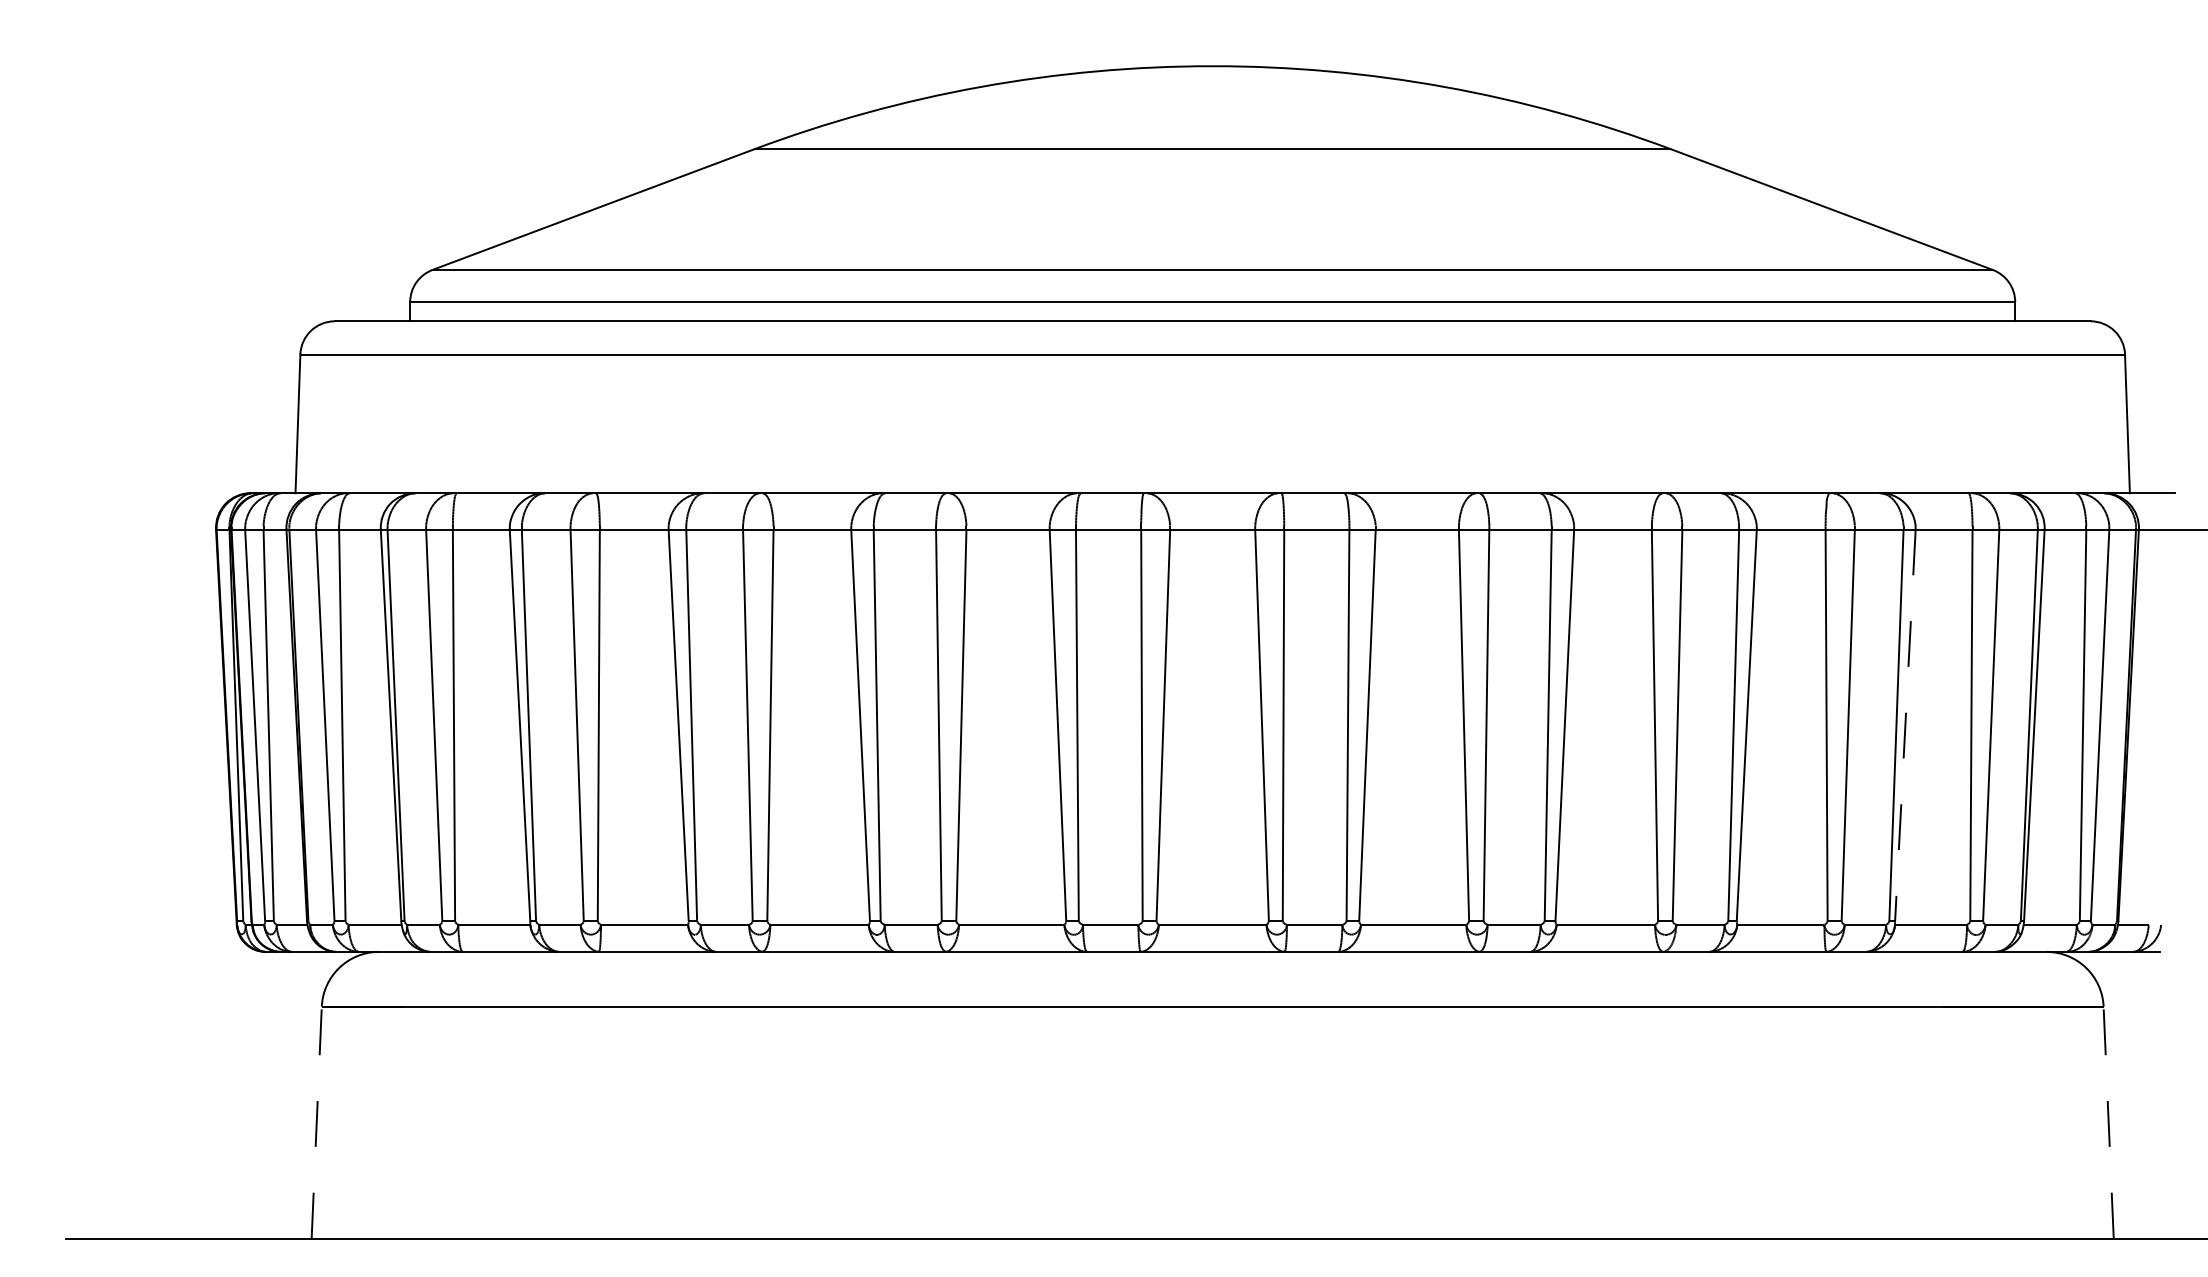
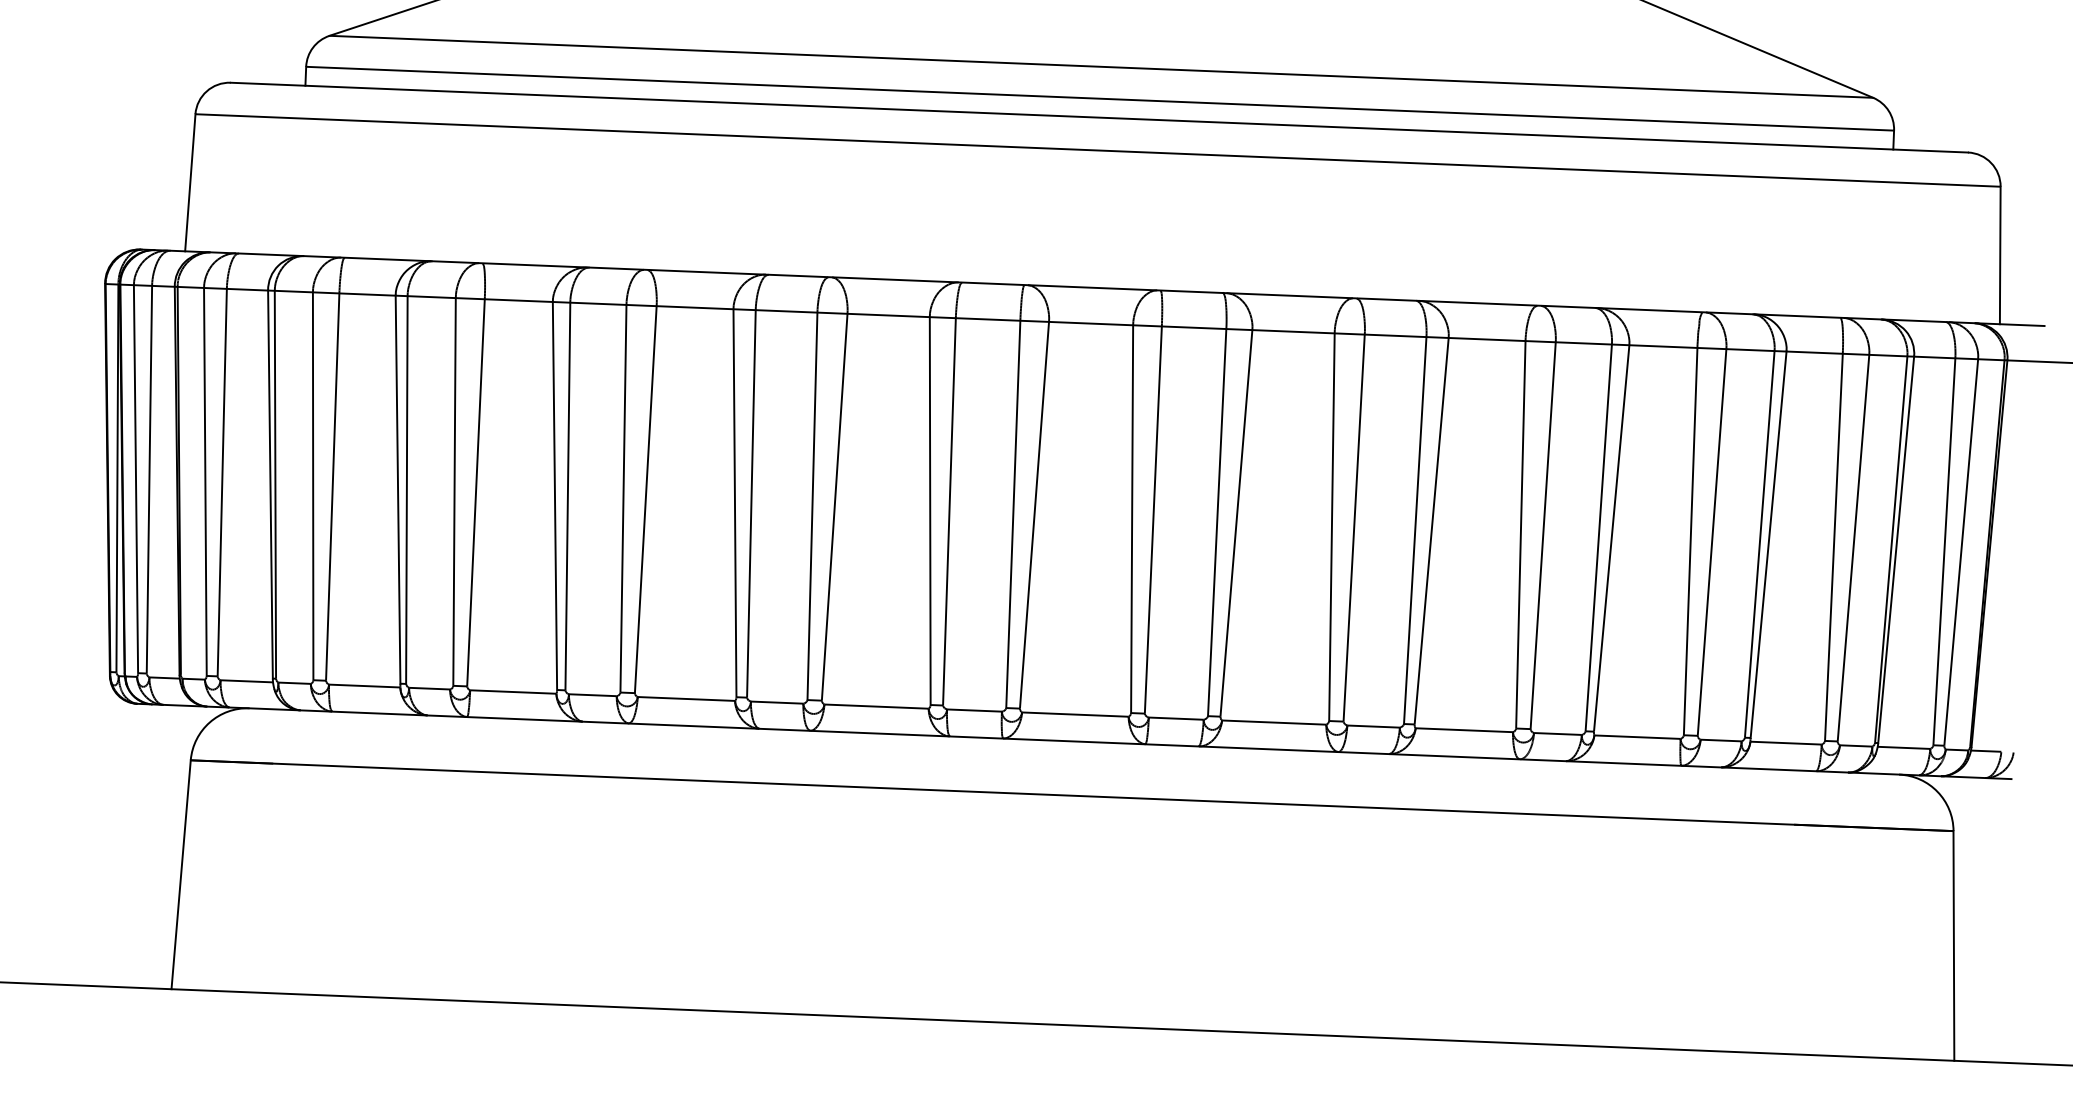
line: (1905, 725) -> (1768, 545), dashed -> solid
line: (316, 1122) -> (180, 874), dashed -> solid
line: (2108, 1122) -> (1953, 945), dashed -> solid

